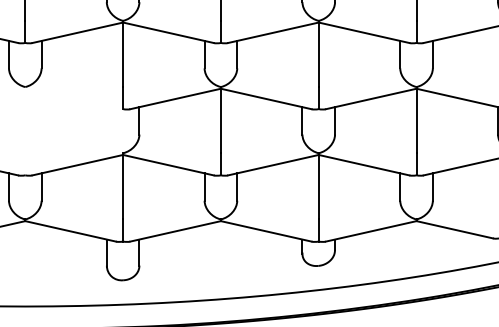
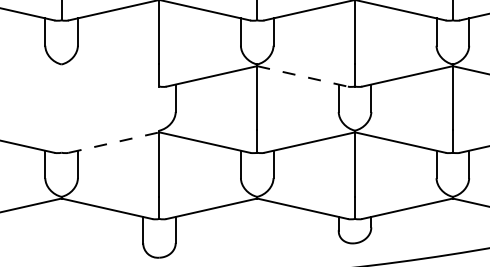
line: (266, 99) -> (302, 76), solid -> dashed
line: (78, 165) -> (114, 142), solid -> dashed

